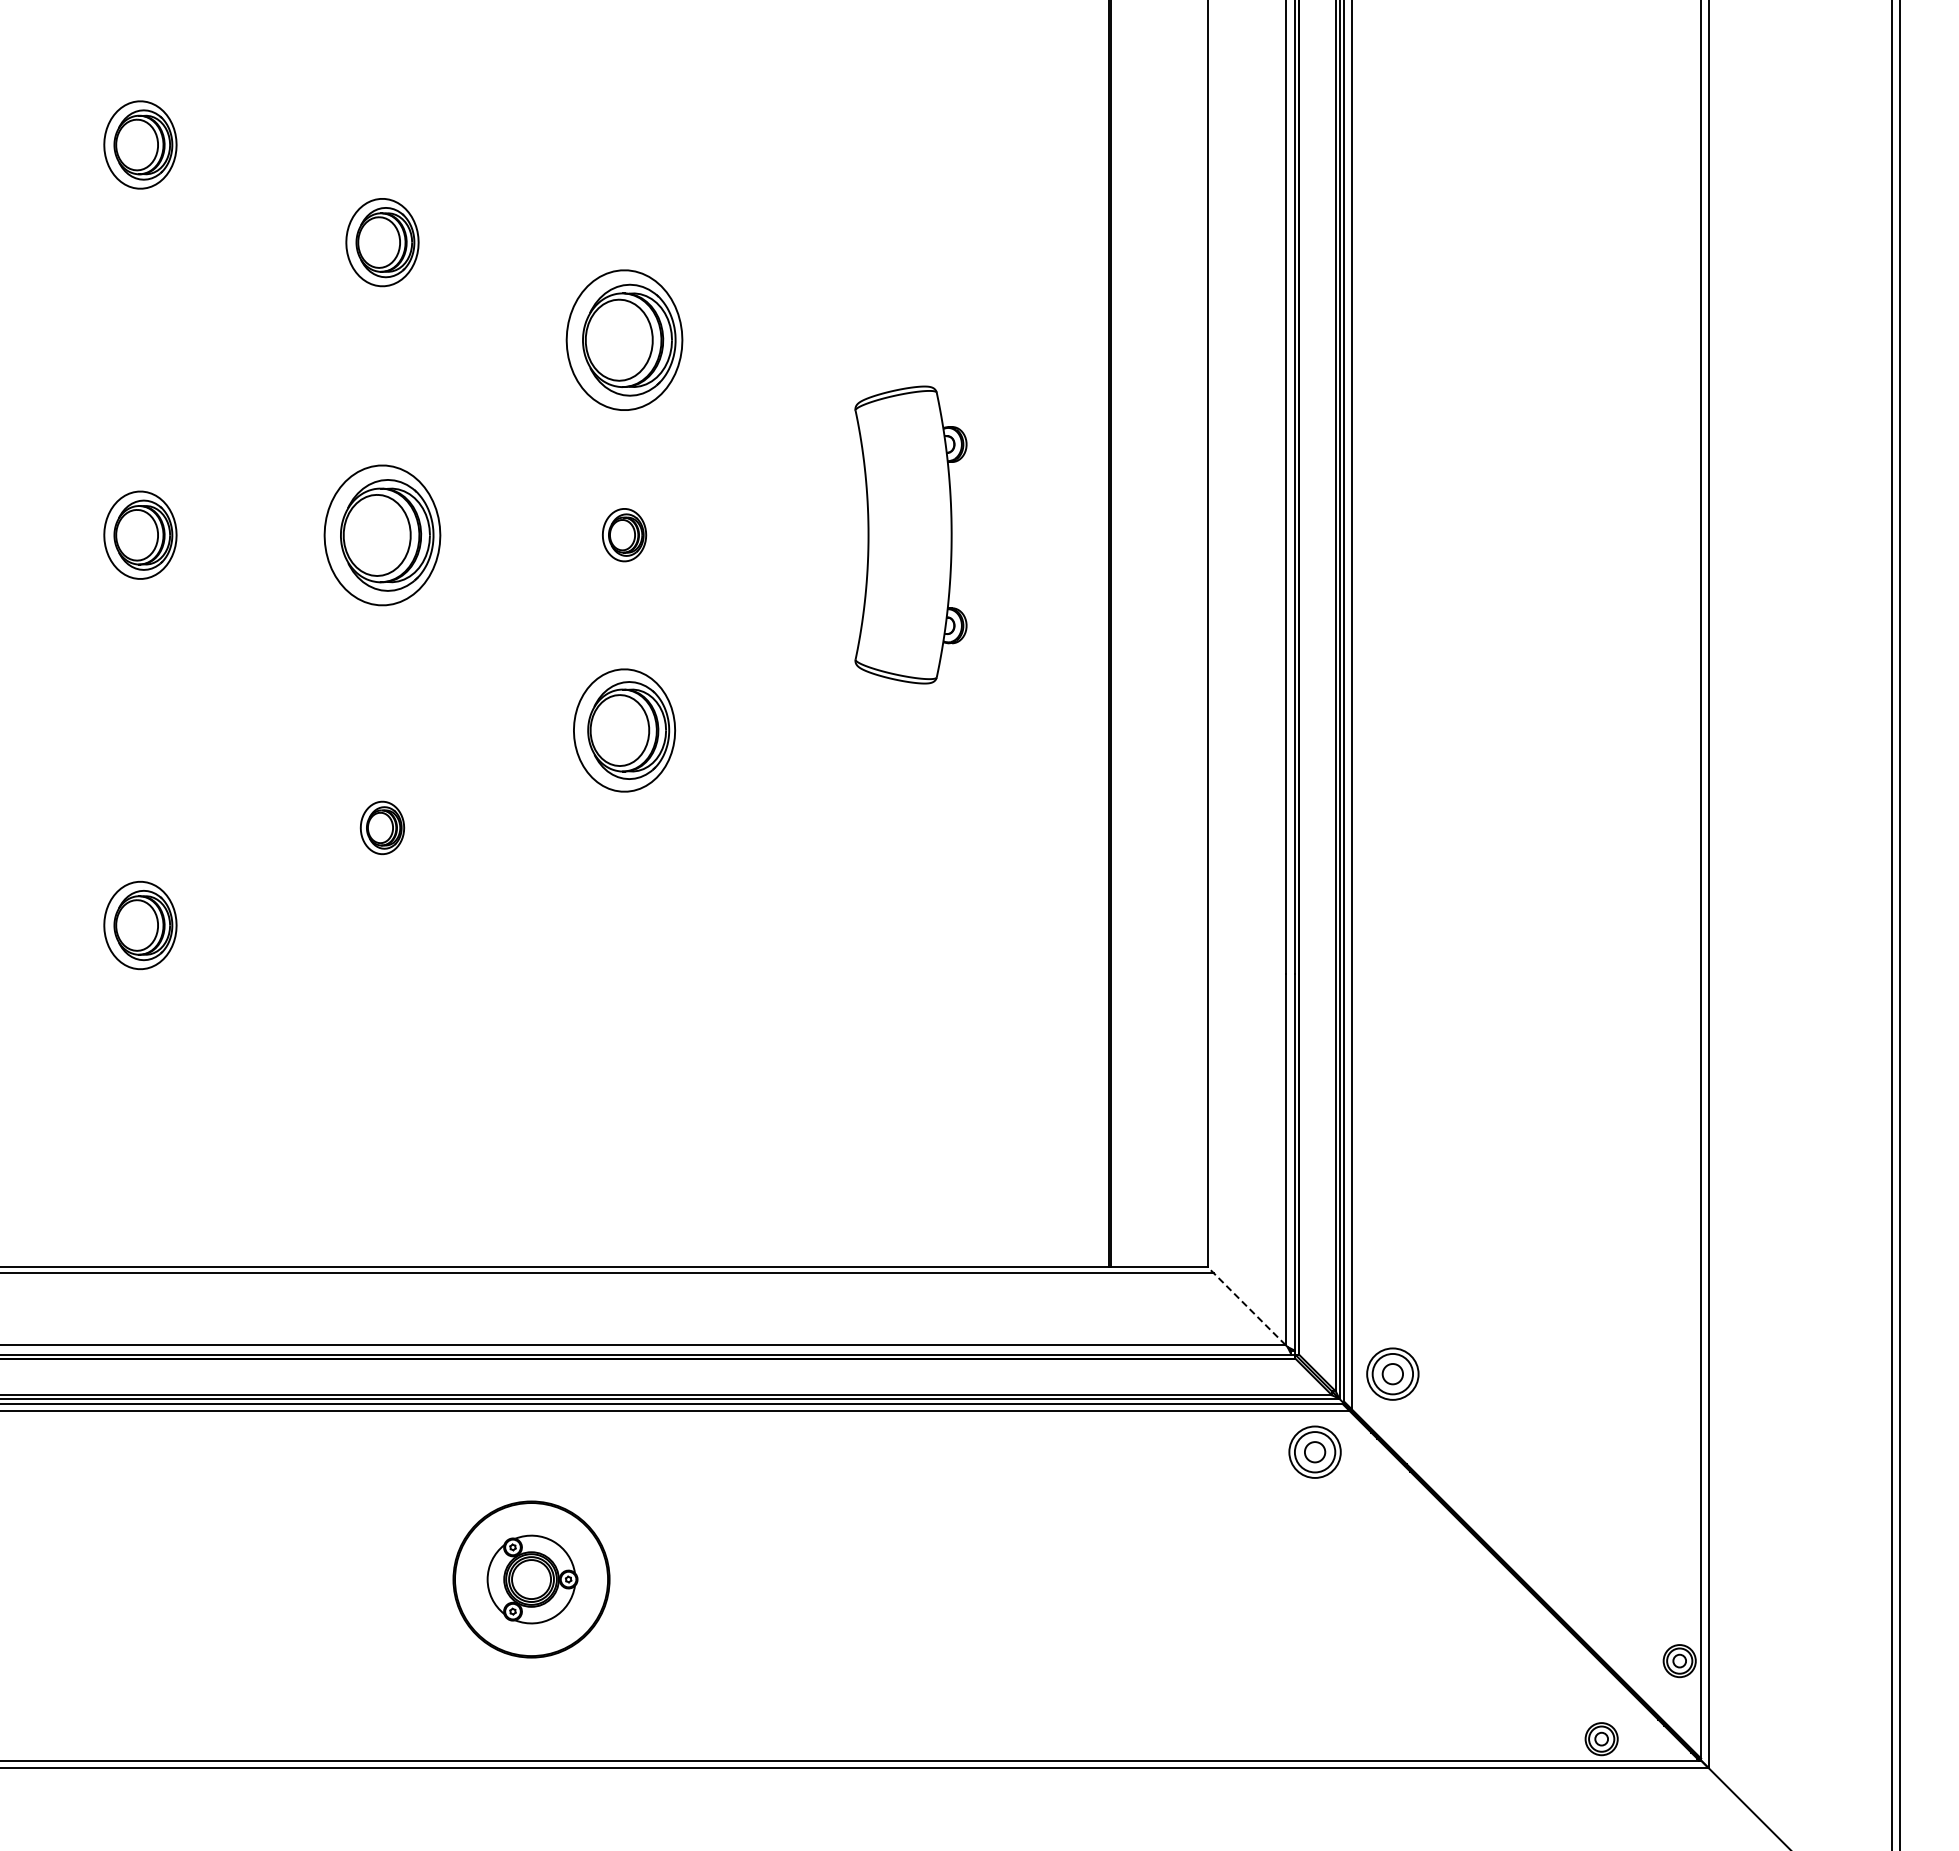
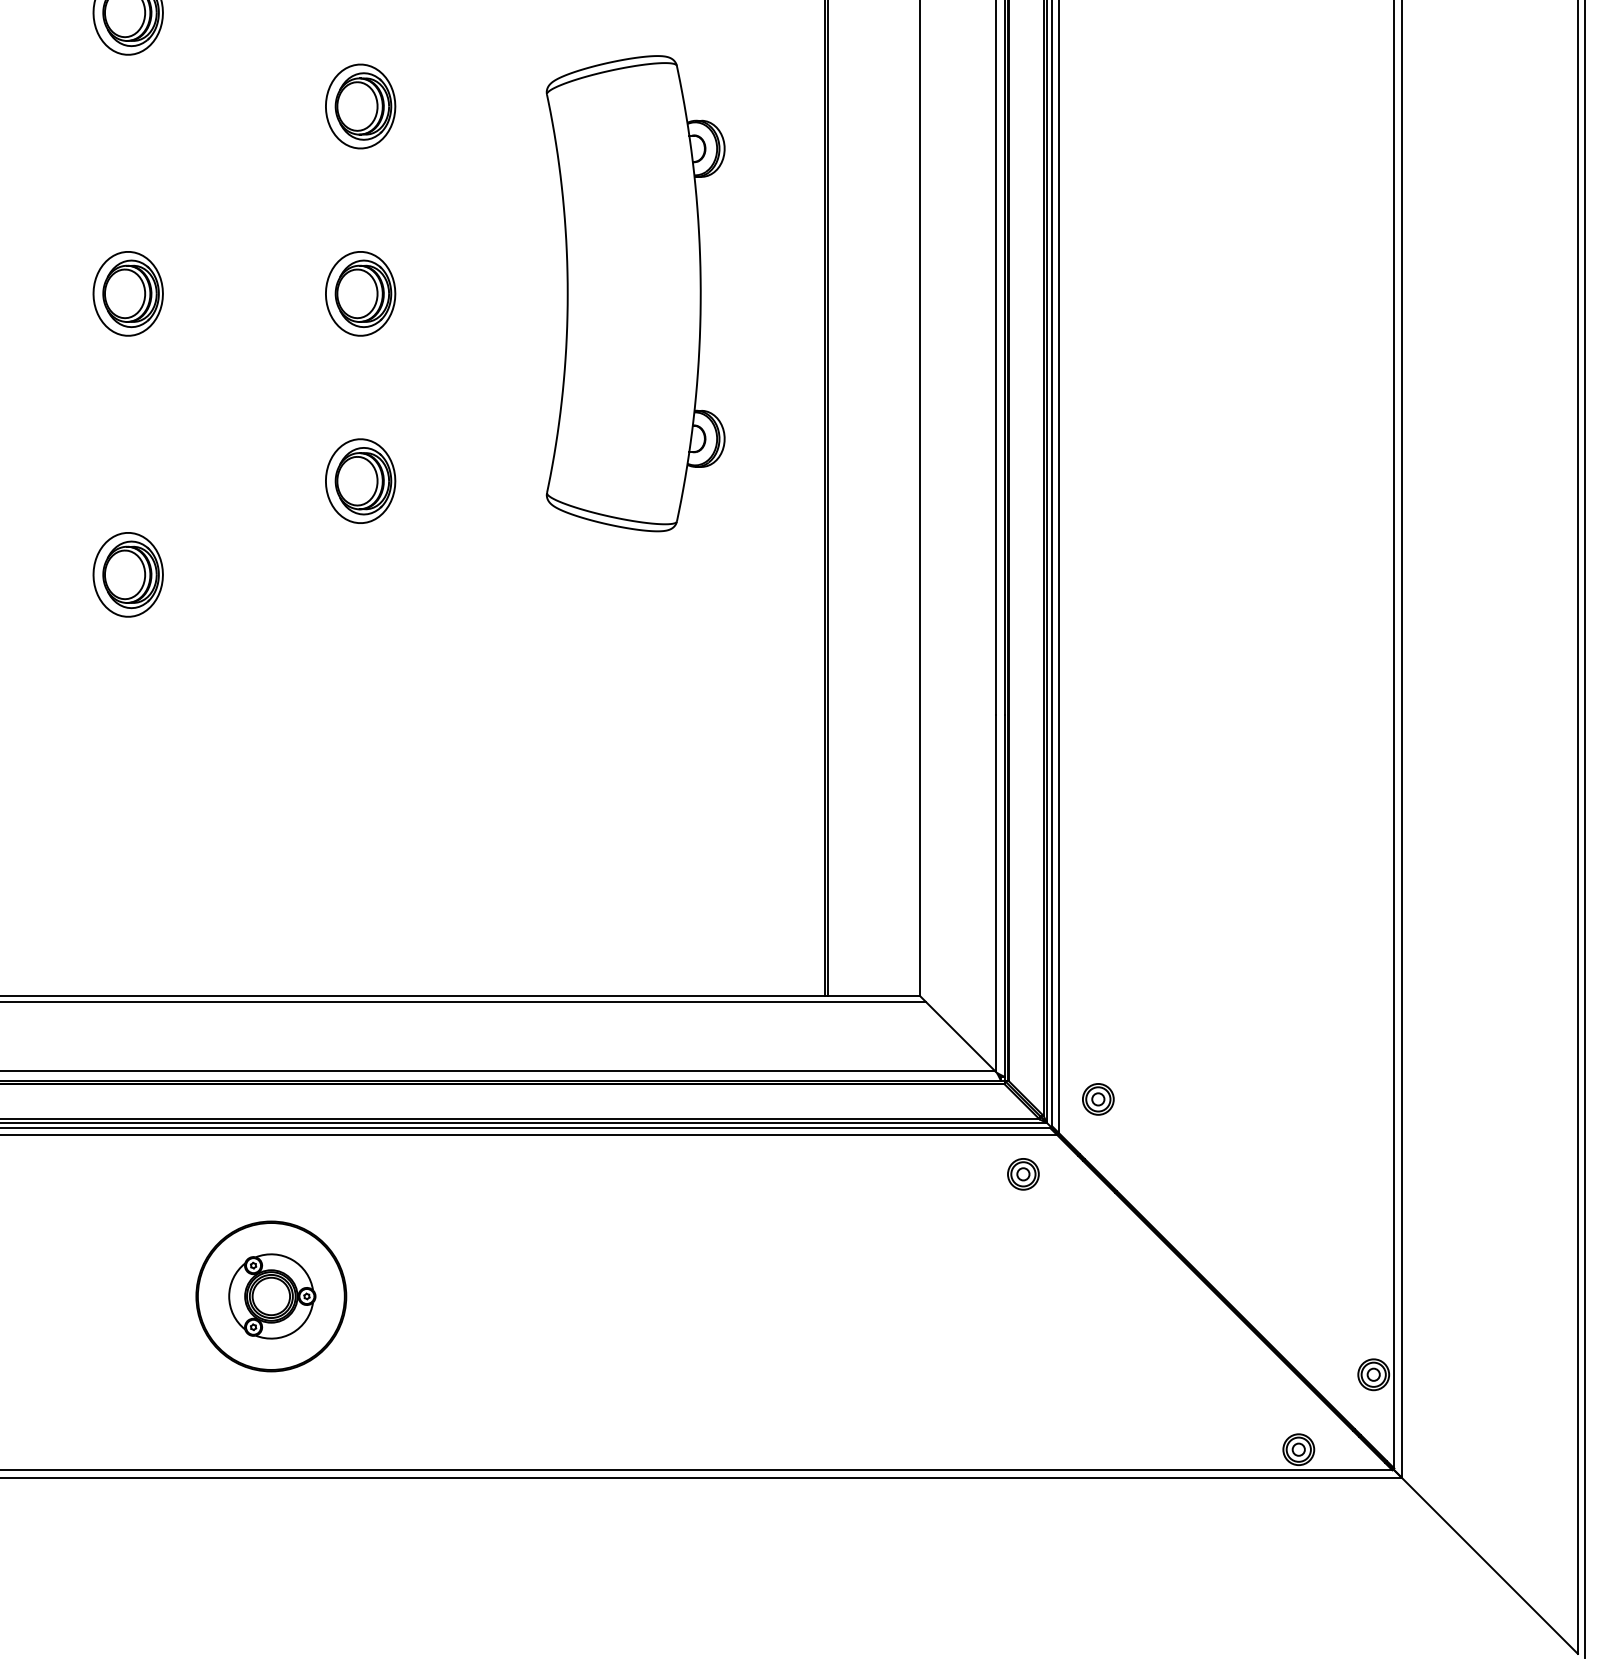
part: (624, 339) -> (360, 105), size x0.62
part: (382, 534) -> (128, 293), size x0.62
part: (624, 534) -> (360, 293), size x1.67
part: (910, 534) -> (635, 293), size x1.67
part: (624, 729) -> (360, 480), size x0.71
part: (382, 827) -> (128, 574), size x1.67
line: (1246, 1305) -> (957, 1033), dashed -> solid
part: (1392, 1374) -> (1097, 1099), size x0.62
part: (1314, 1452) -> (1023, 1174), size x0.62

